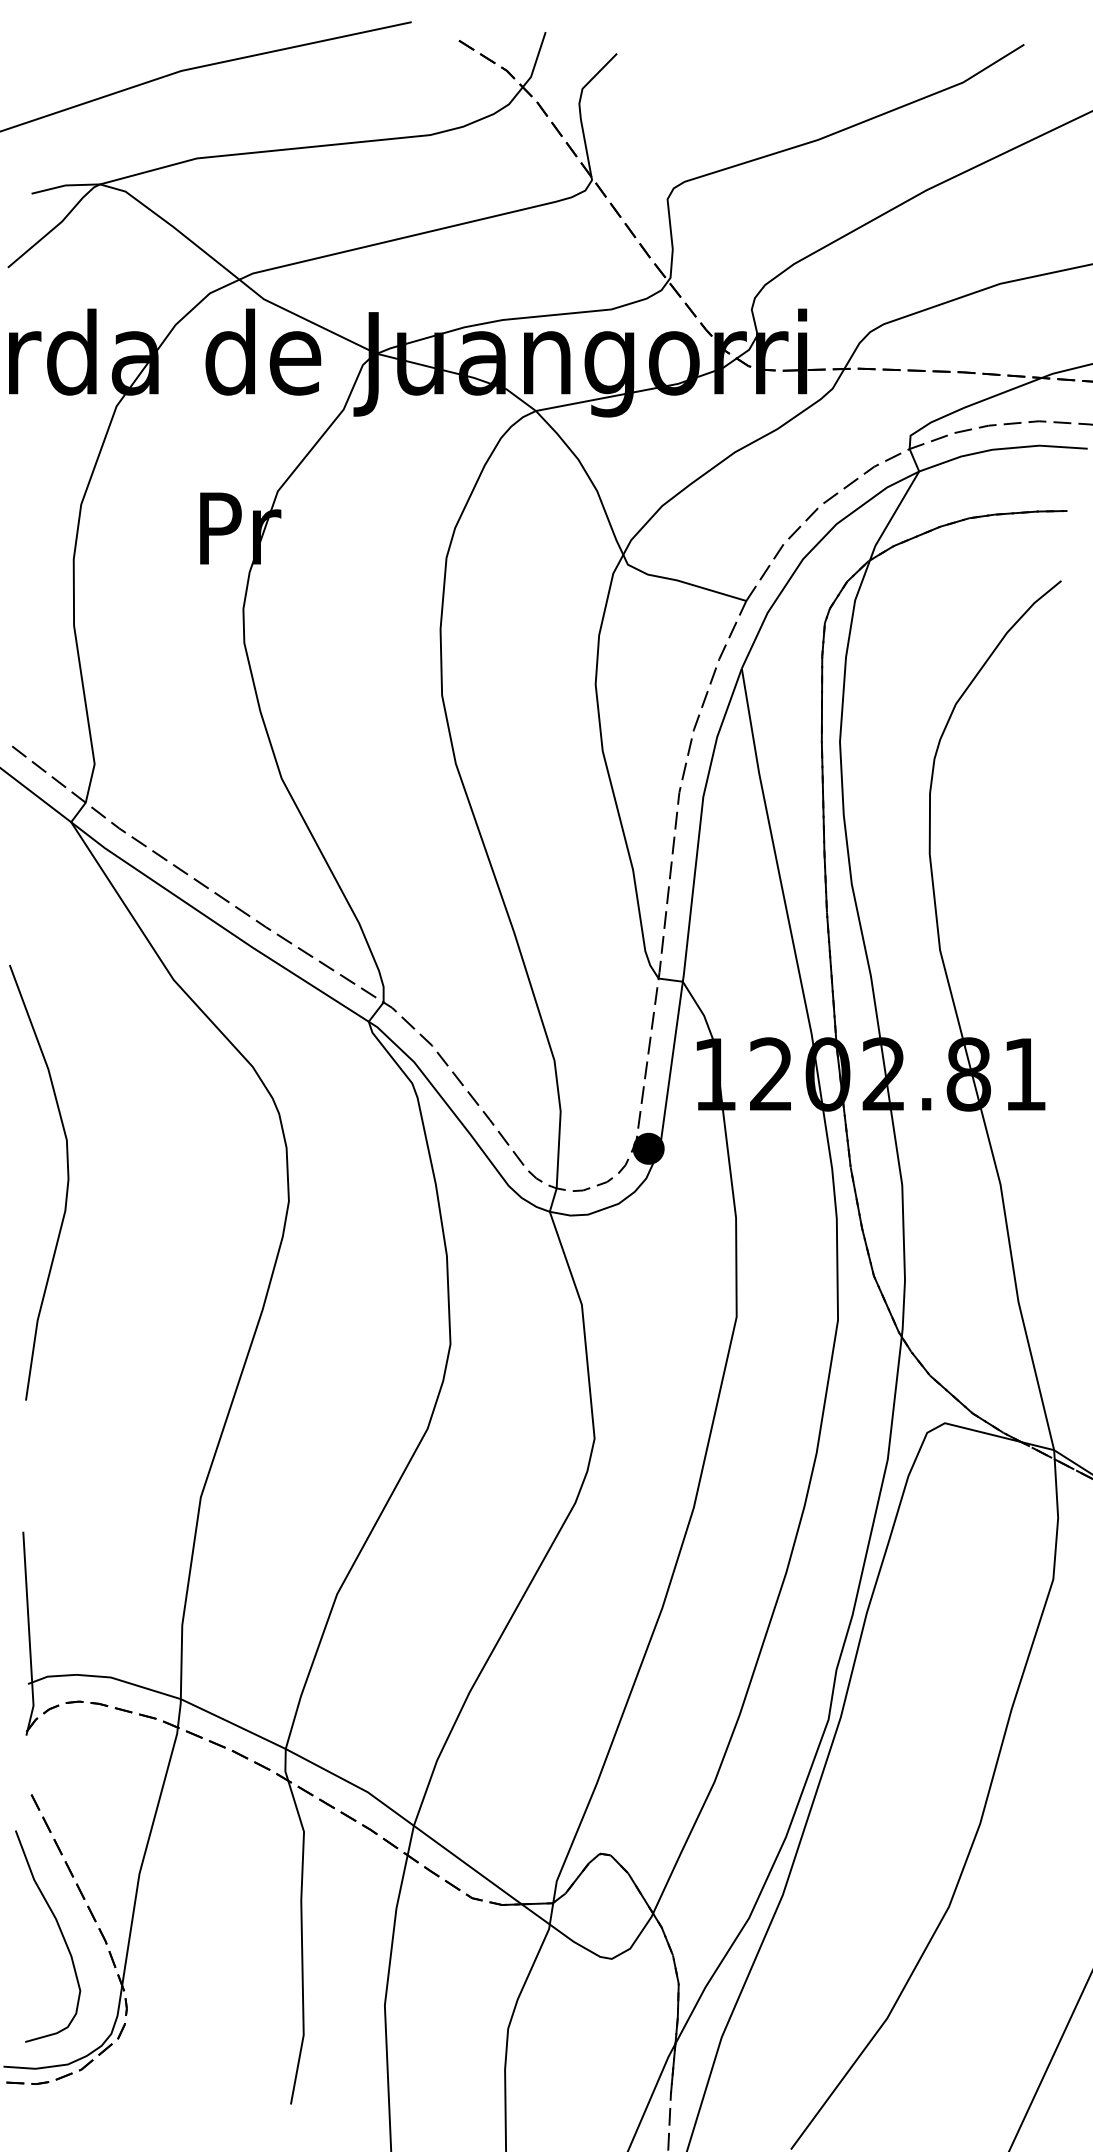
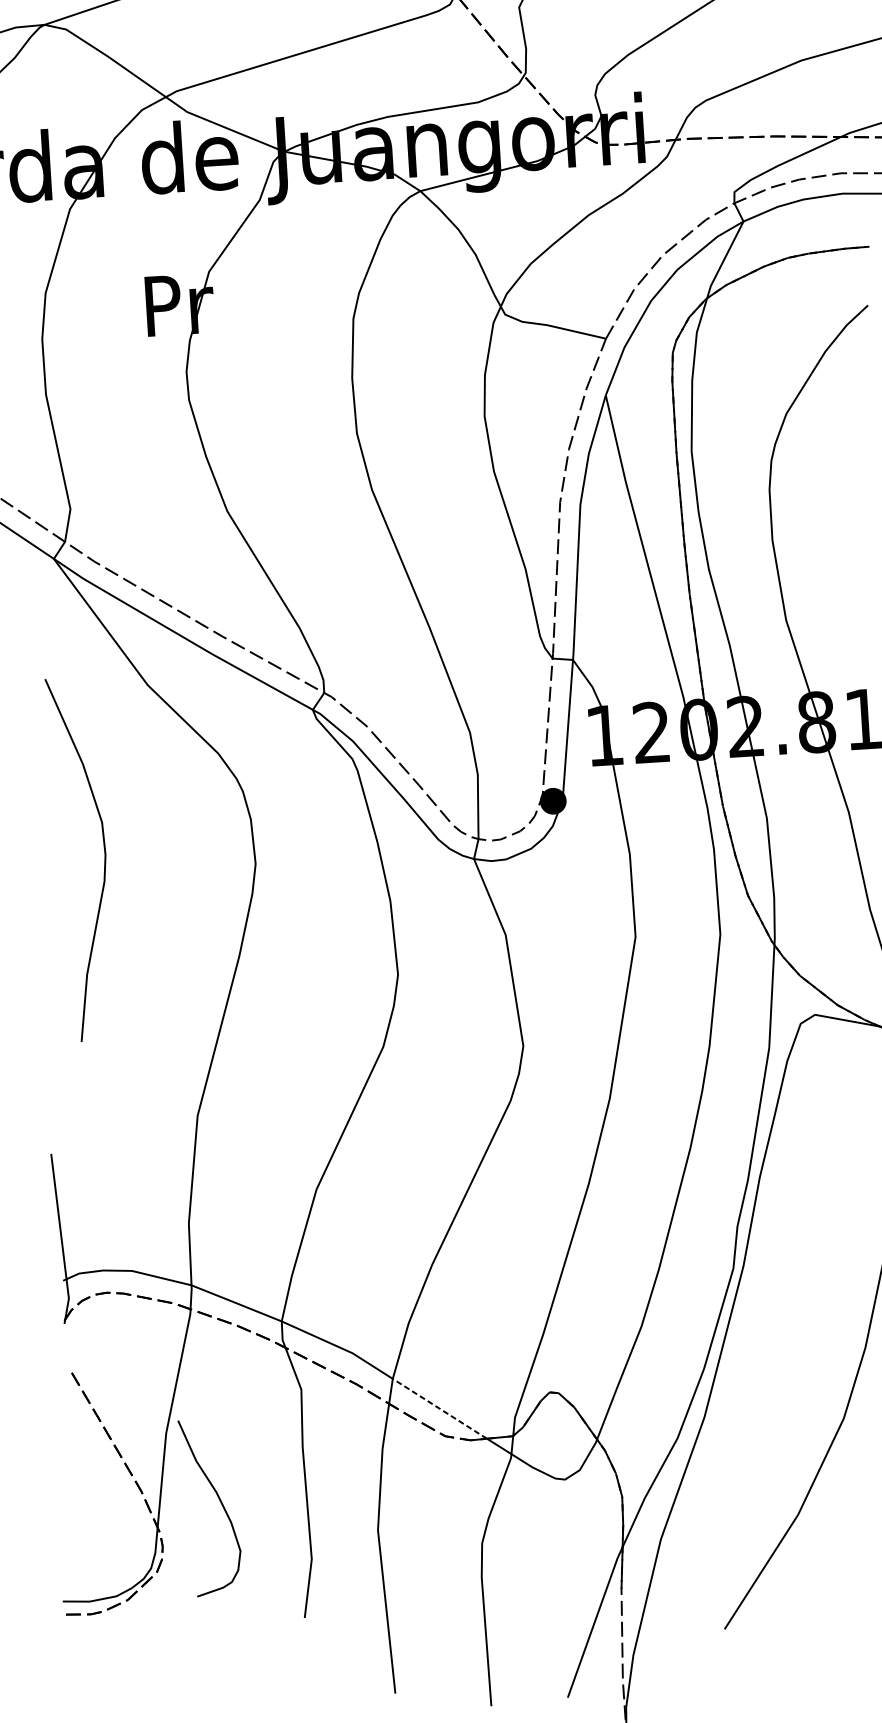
curve: (66, 1186) -> (104, 861), moved
line: (467, 1865) -> (439, 1409), solid -> dashed
curve: (59, 1930) -> (219, 1501), moved

